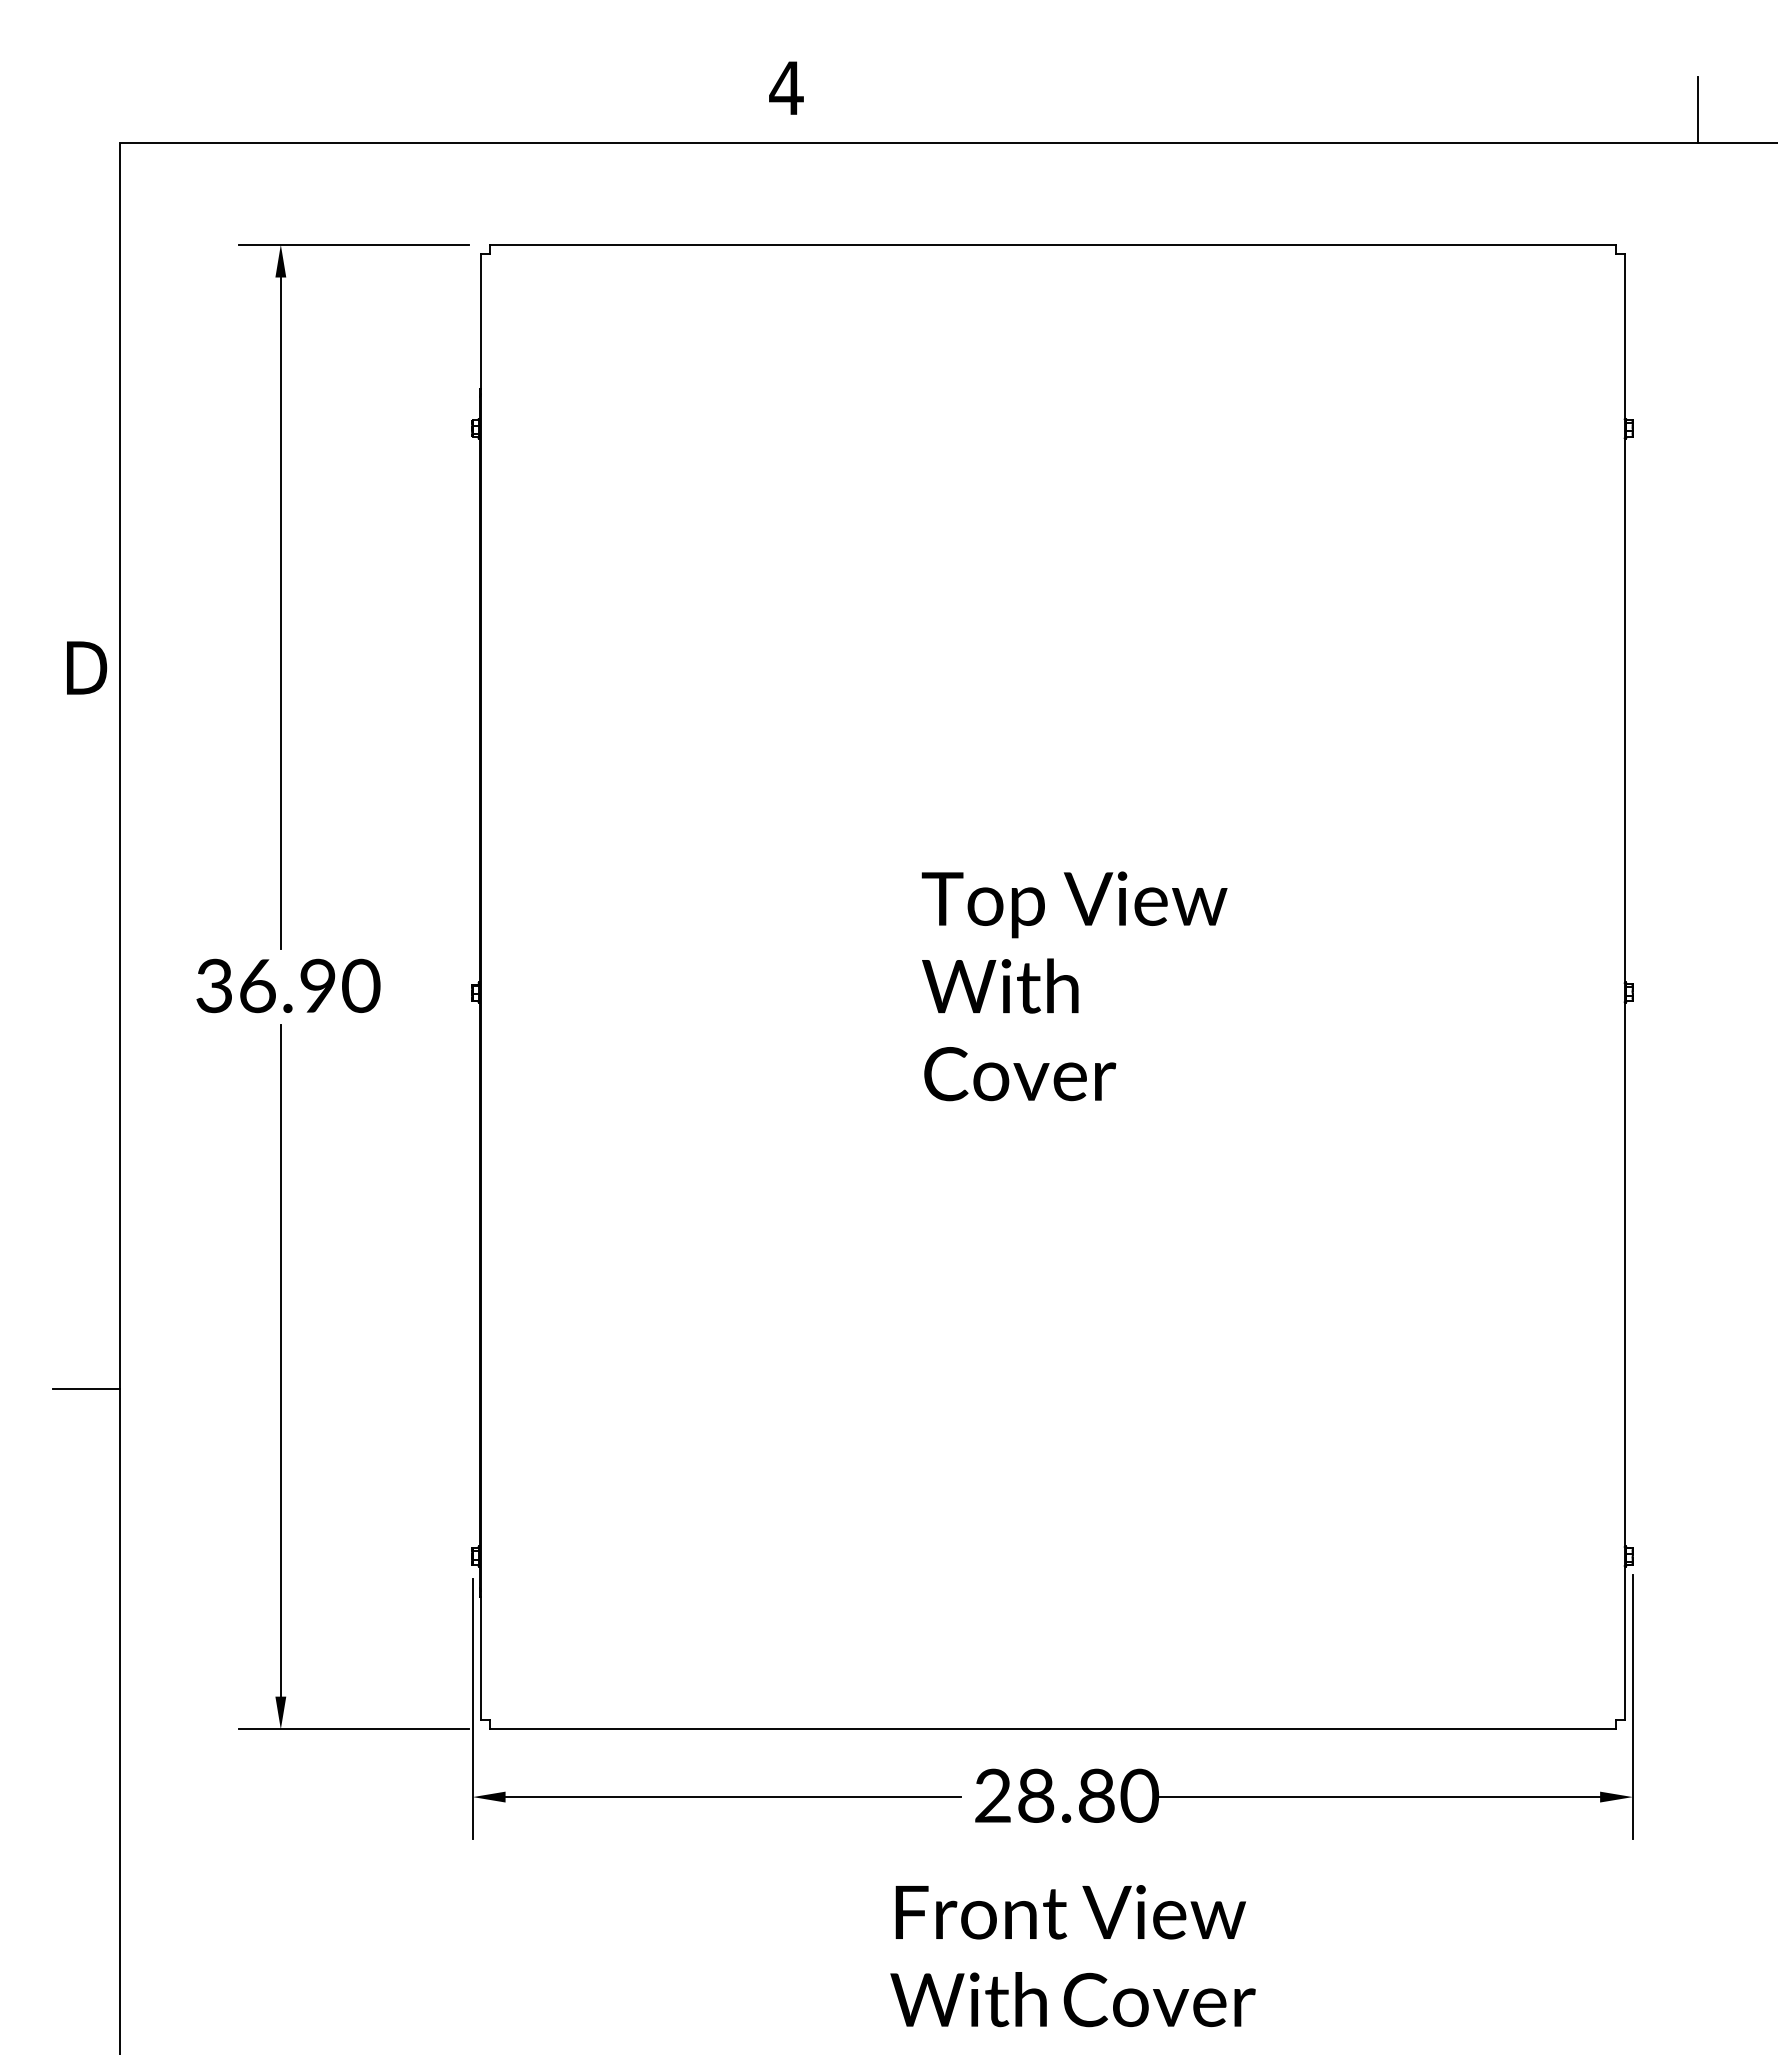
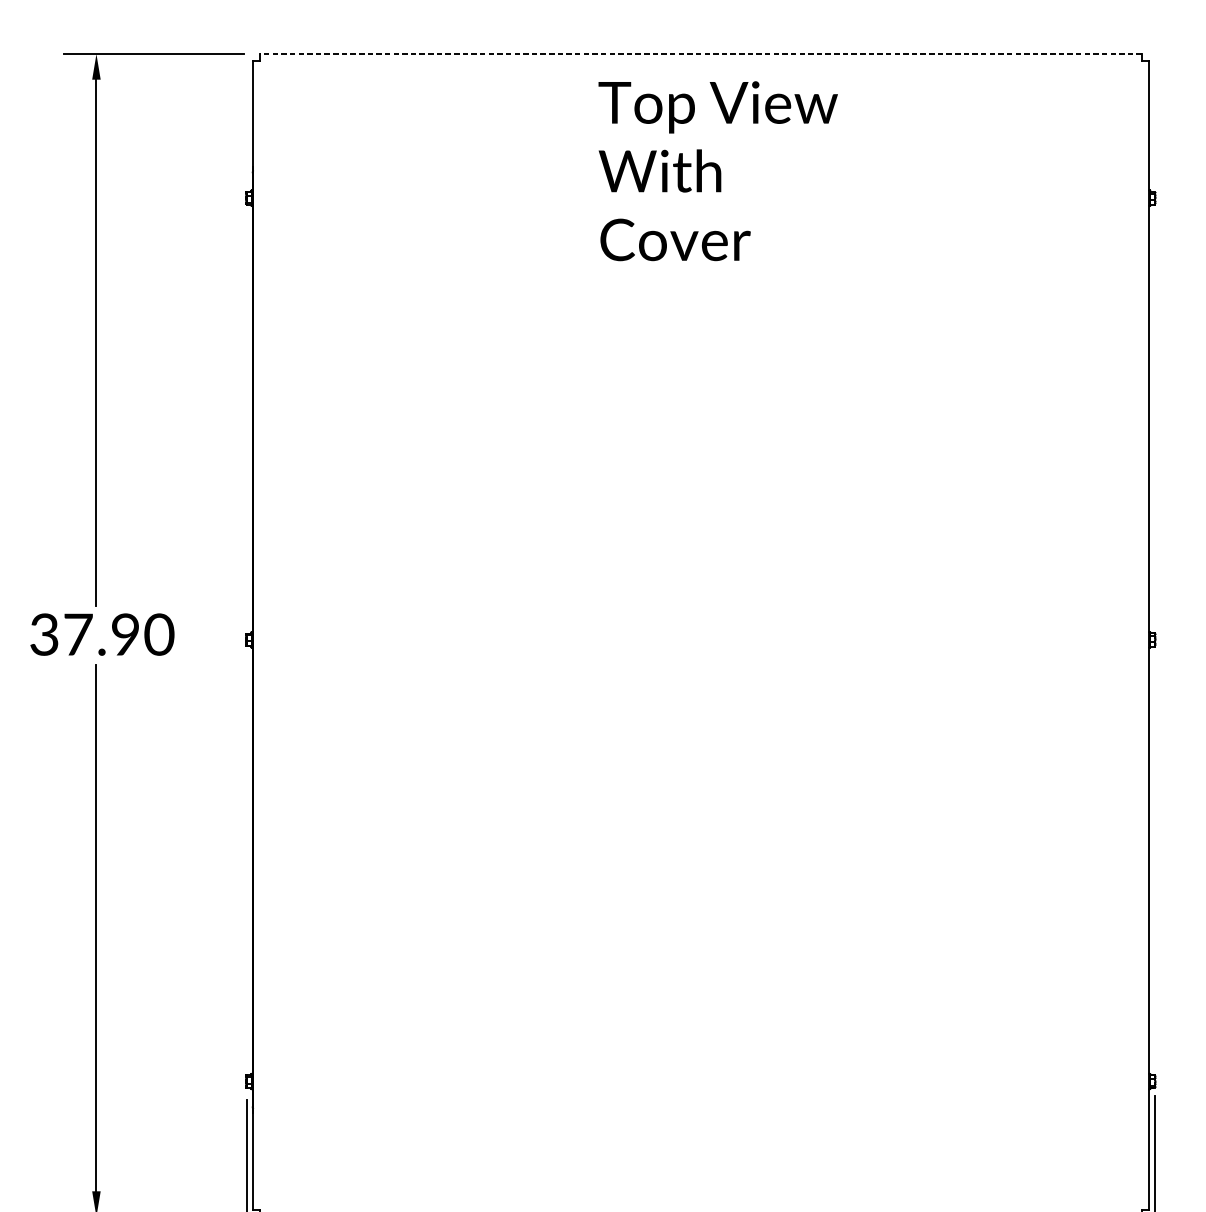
line: (1052, 244) -> (700, 53), solid -> dashed
text: (258, 986) -> (78, 635), 36.90 -> 37.90
text: (1074, 986) -> (718, 171), moved

